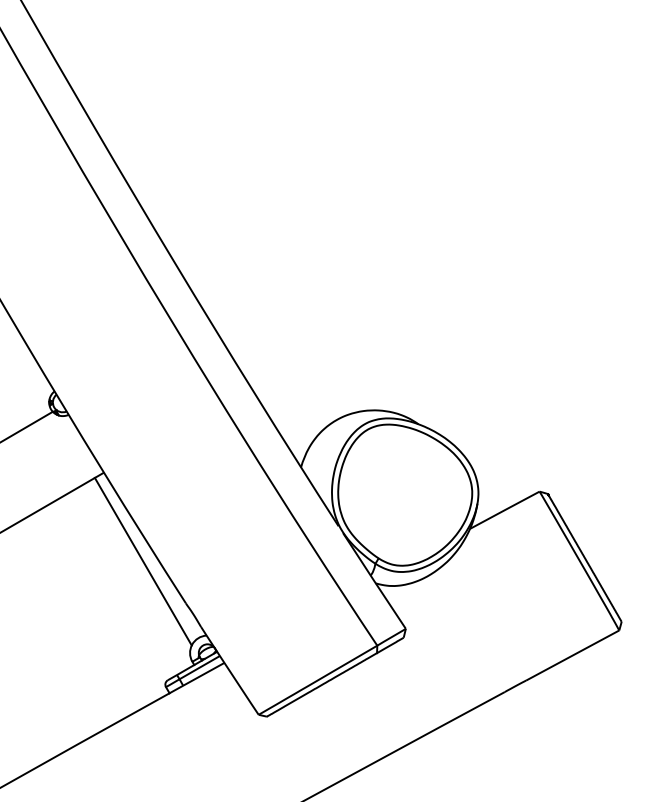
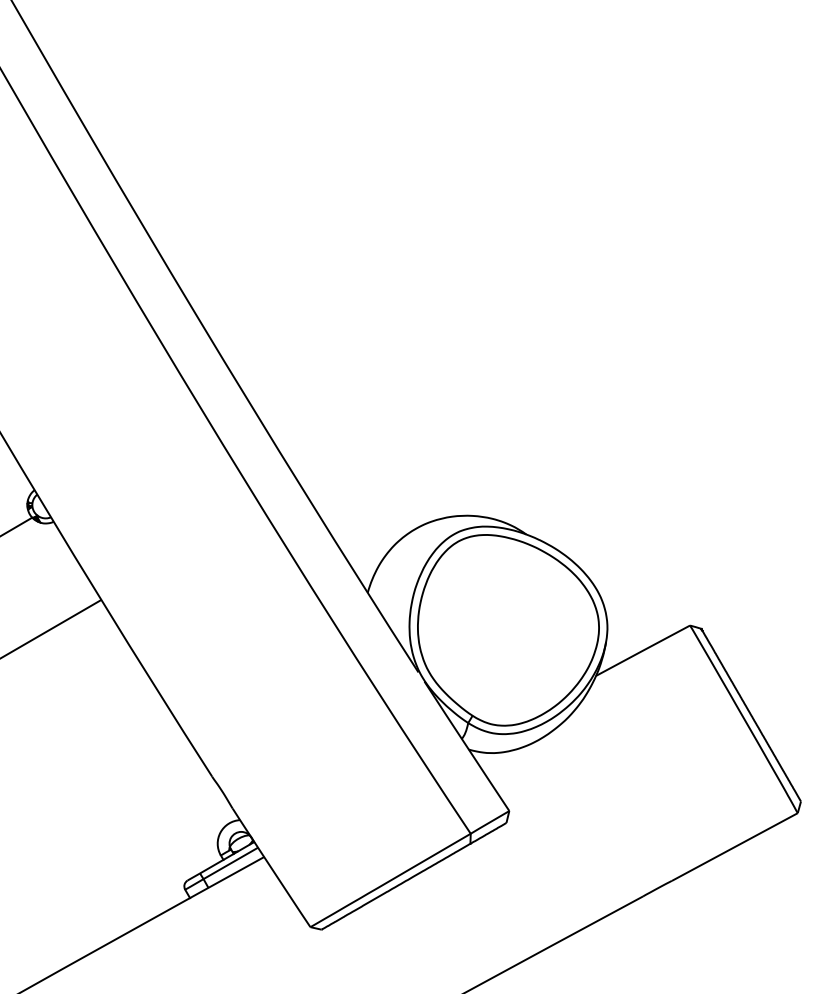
line: (142, 561) -> (153, 719), removed

